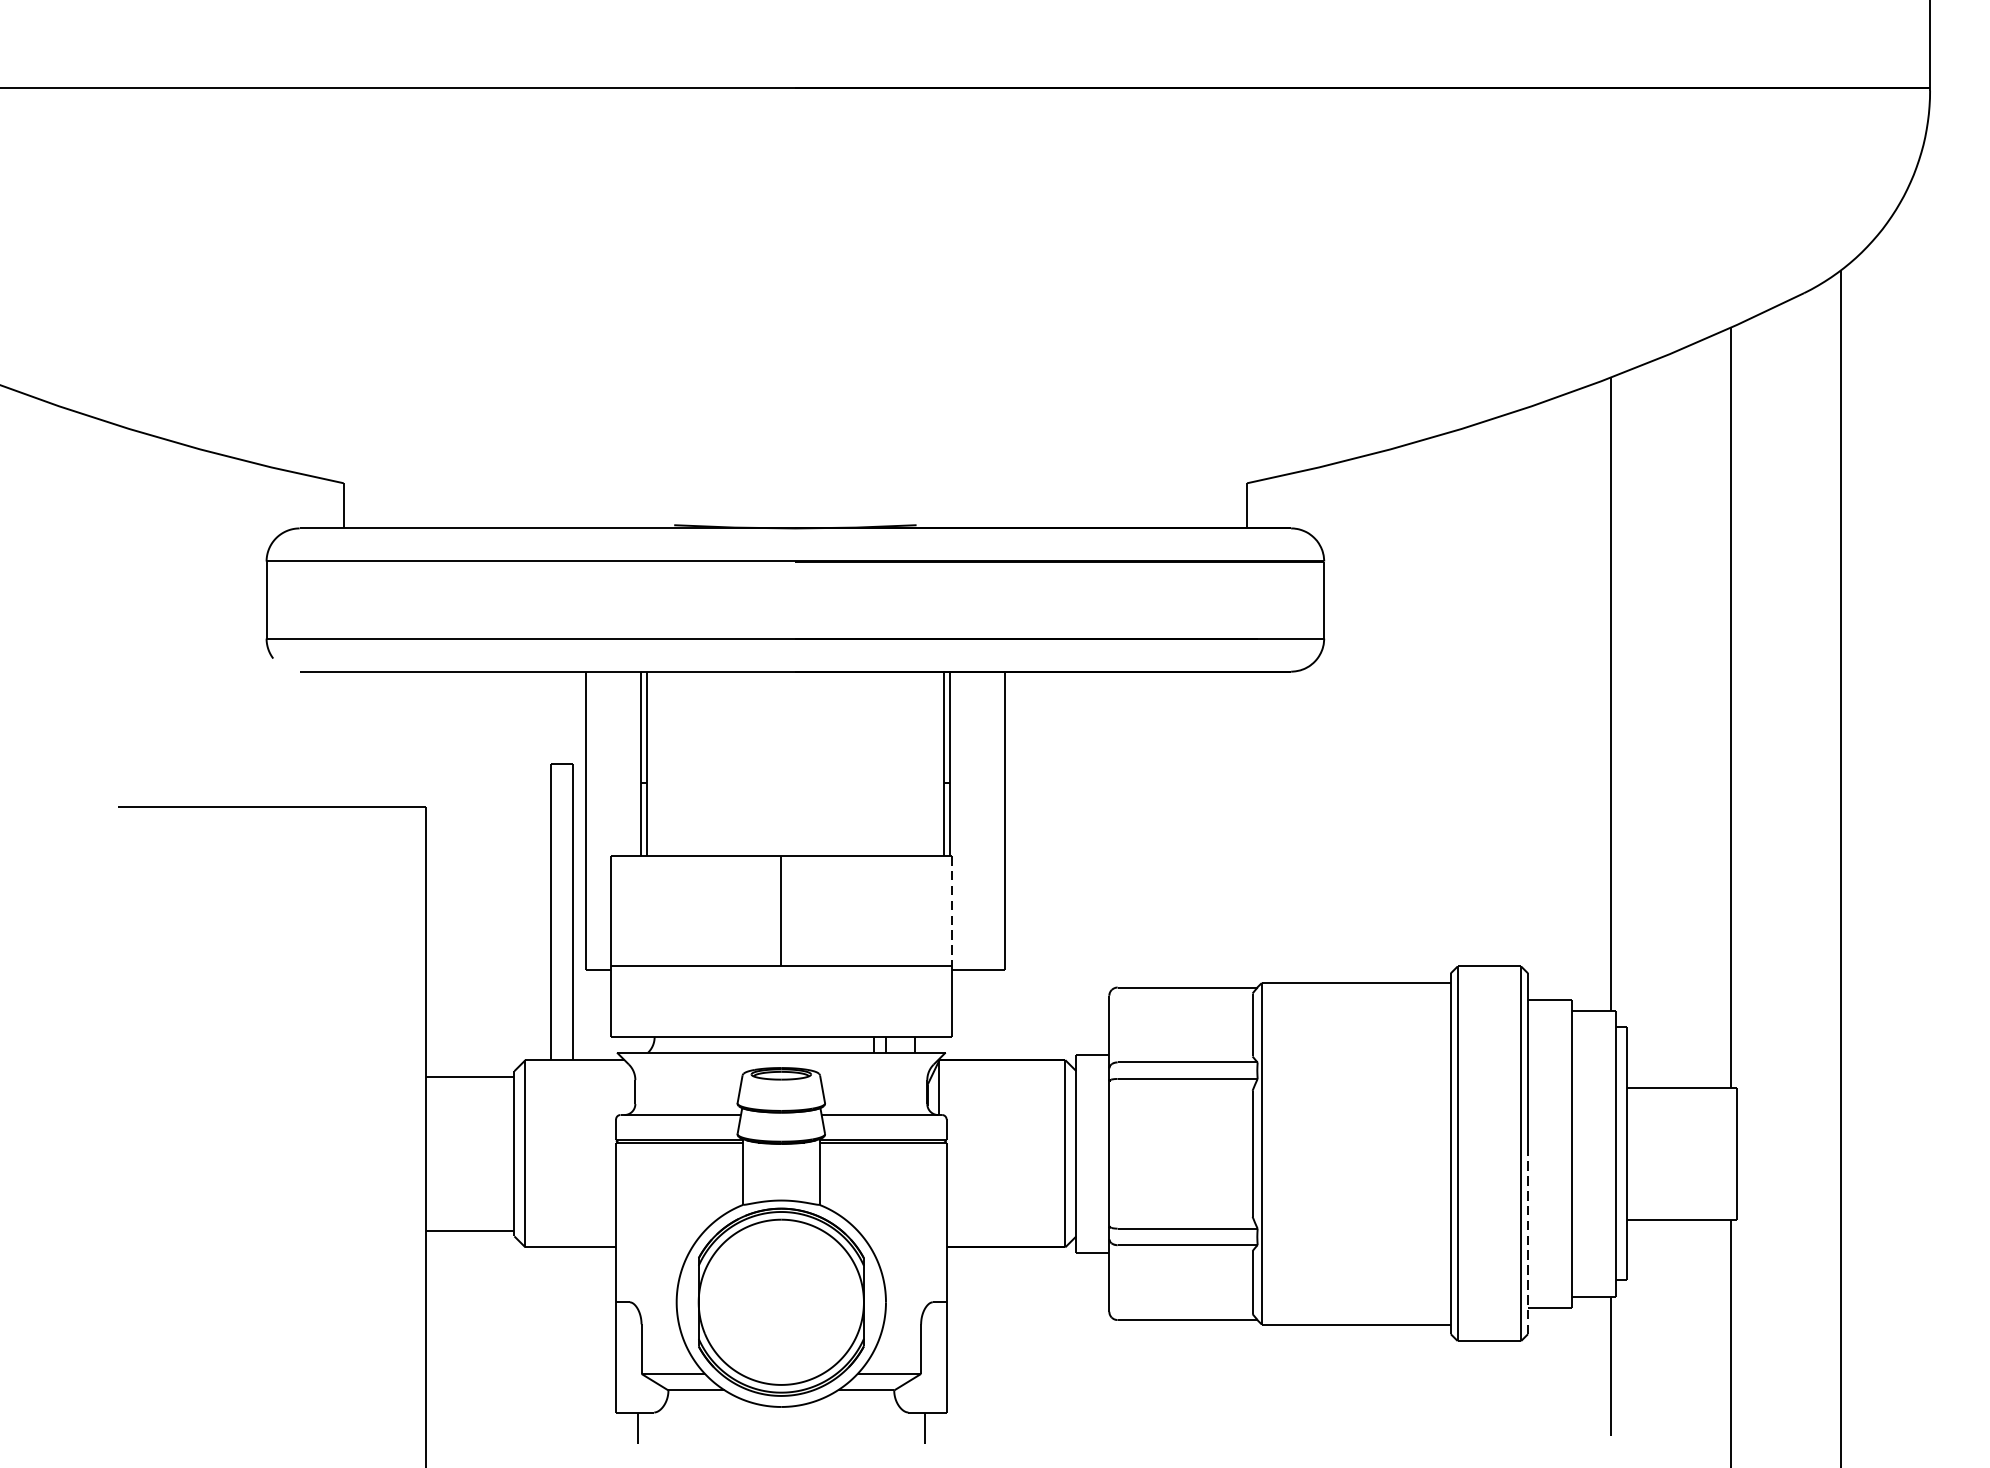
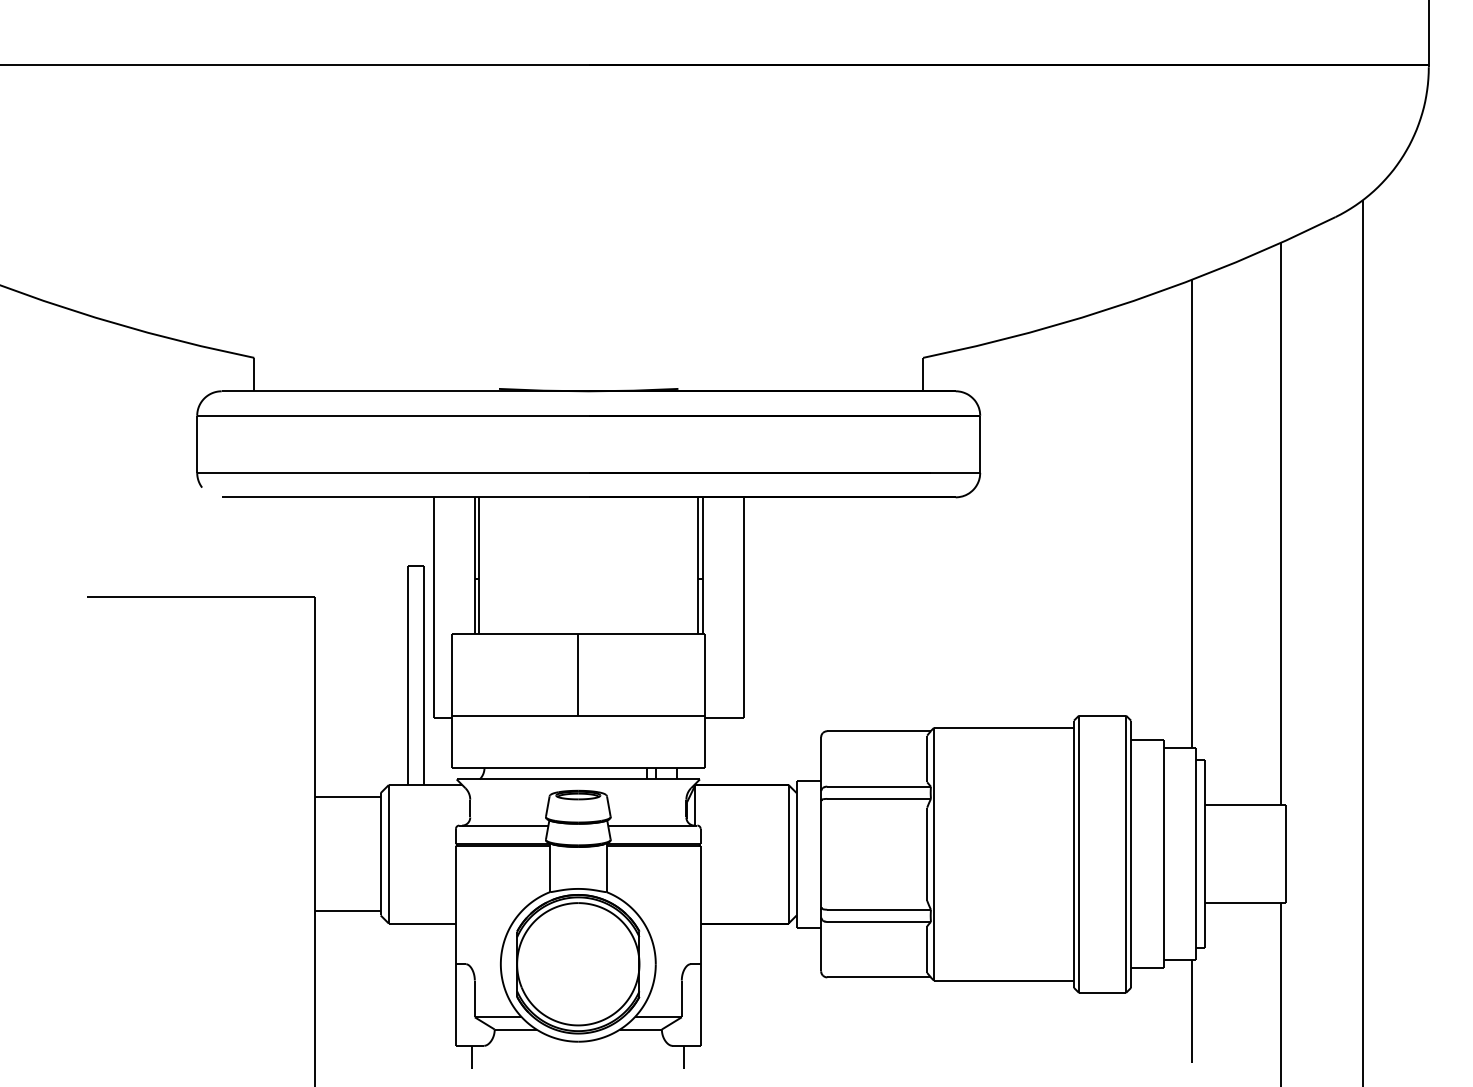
line: (951, 910) -> (704, 674), dashed -> solid
line: (1528, 1244) -> (1131, 921), dashed -> solid

